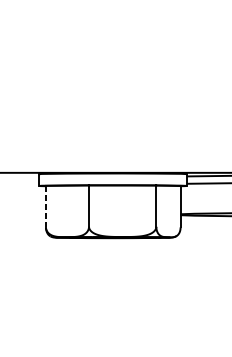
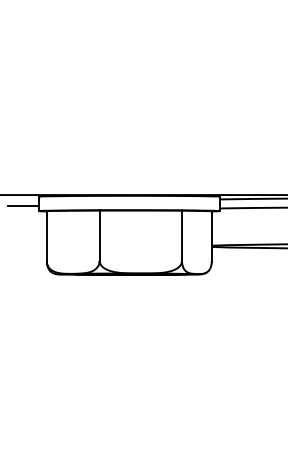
line: (26, 181) -> (23, 205), added
line: (45, 206) -> (46, 236), dashed -> solid

